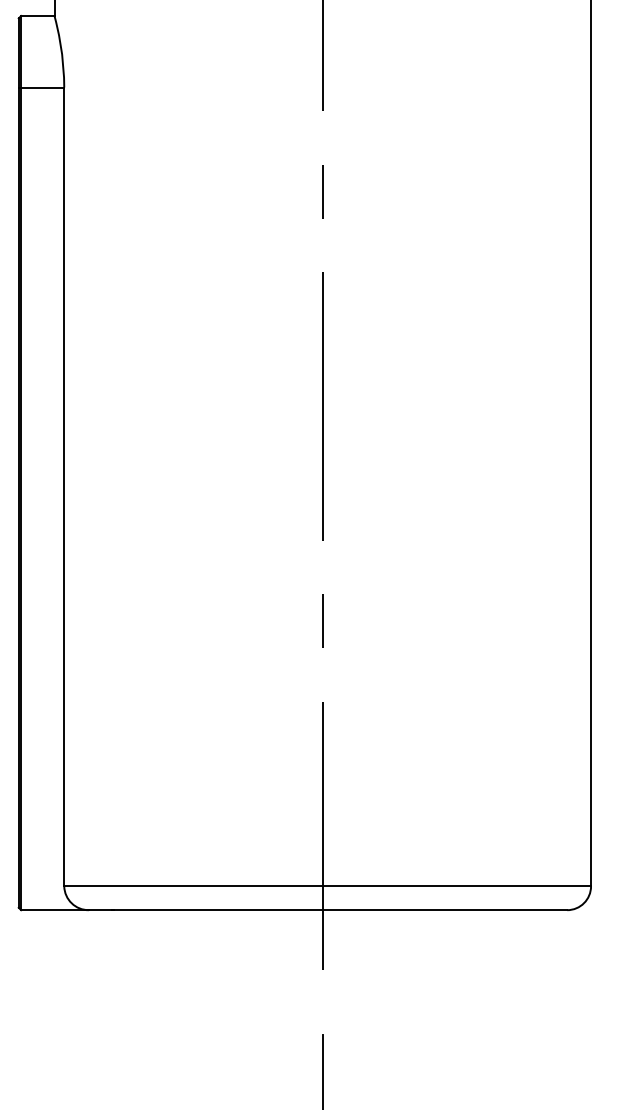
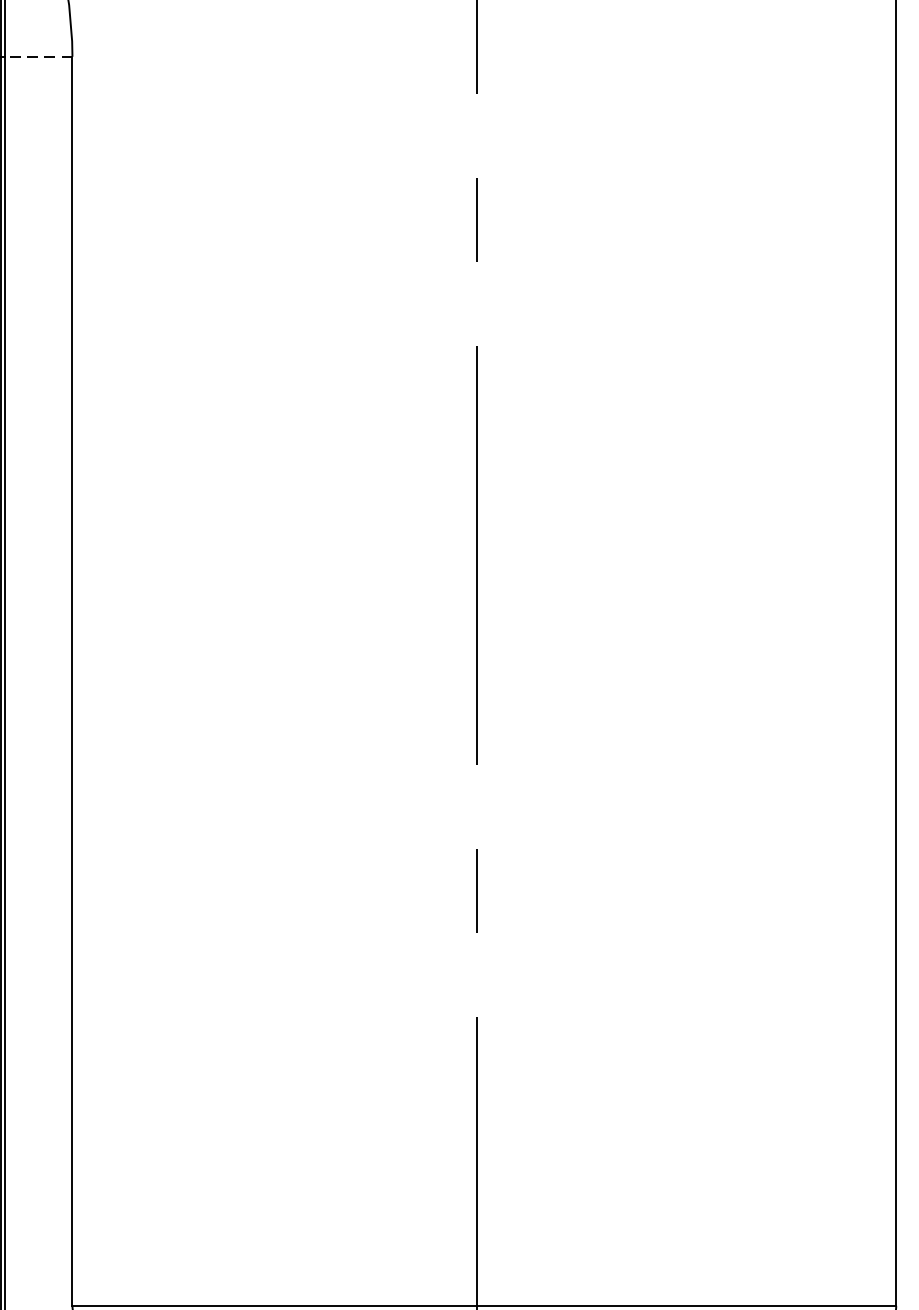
line: (42, 87) -> (38, 56), solid -> dashed

